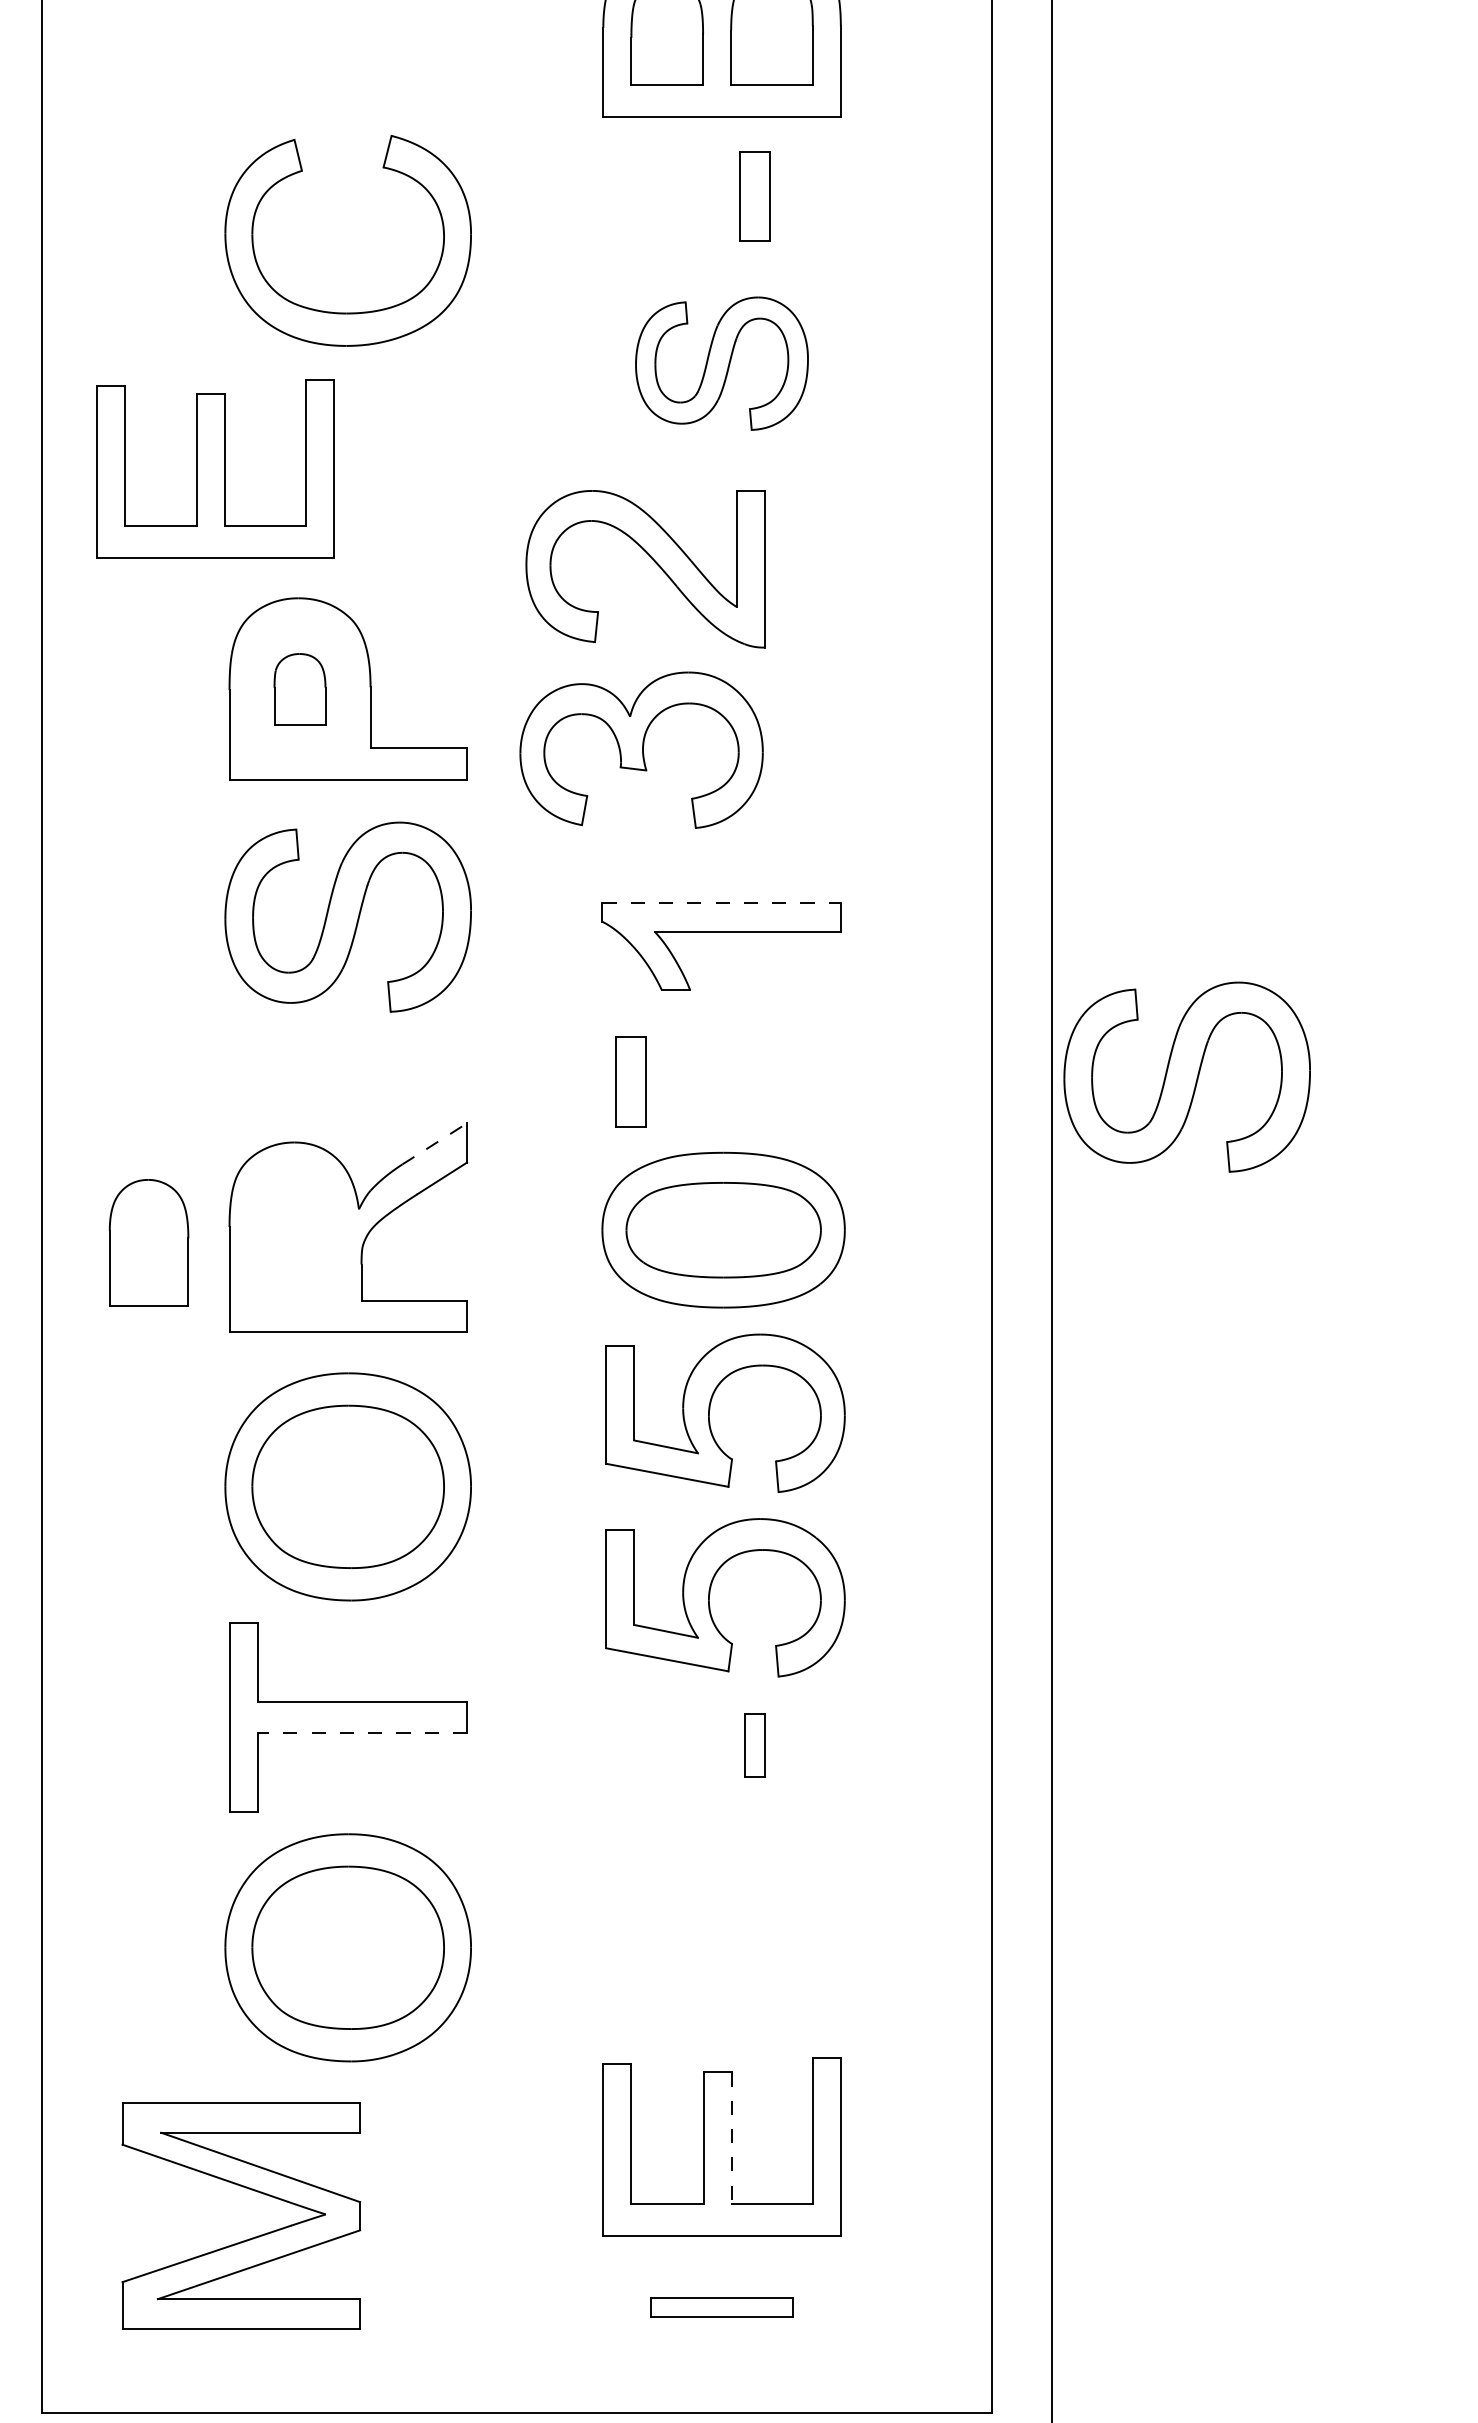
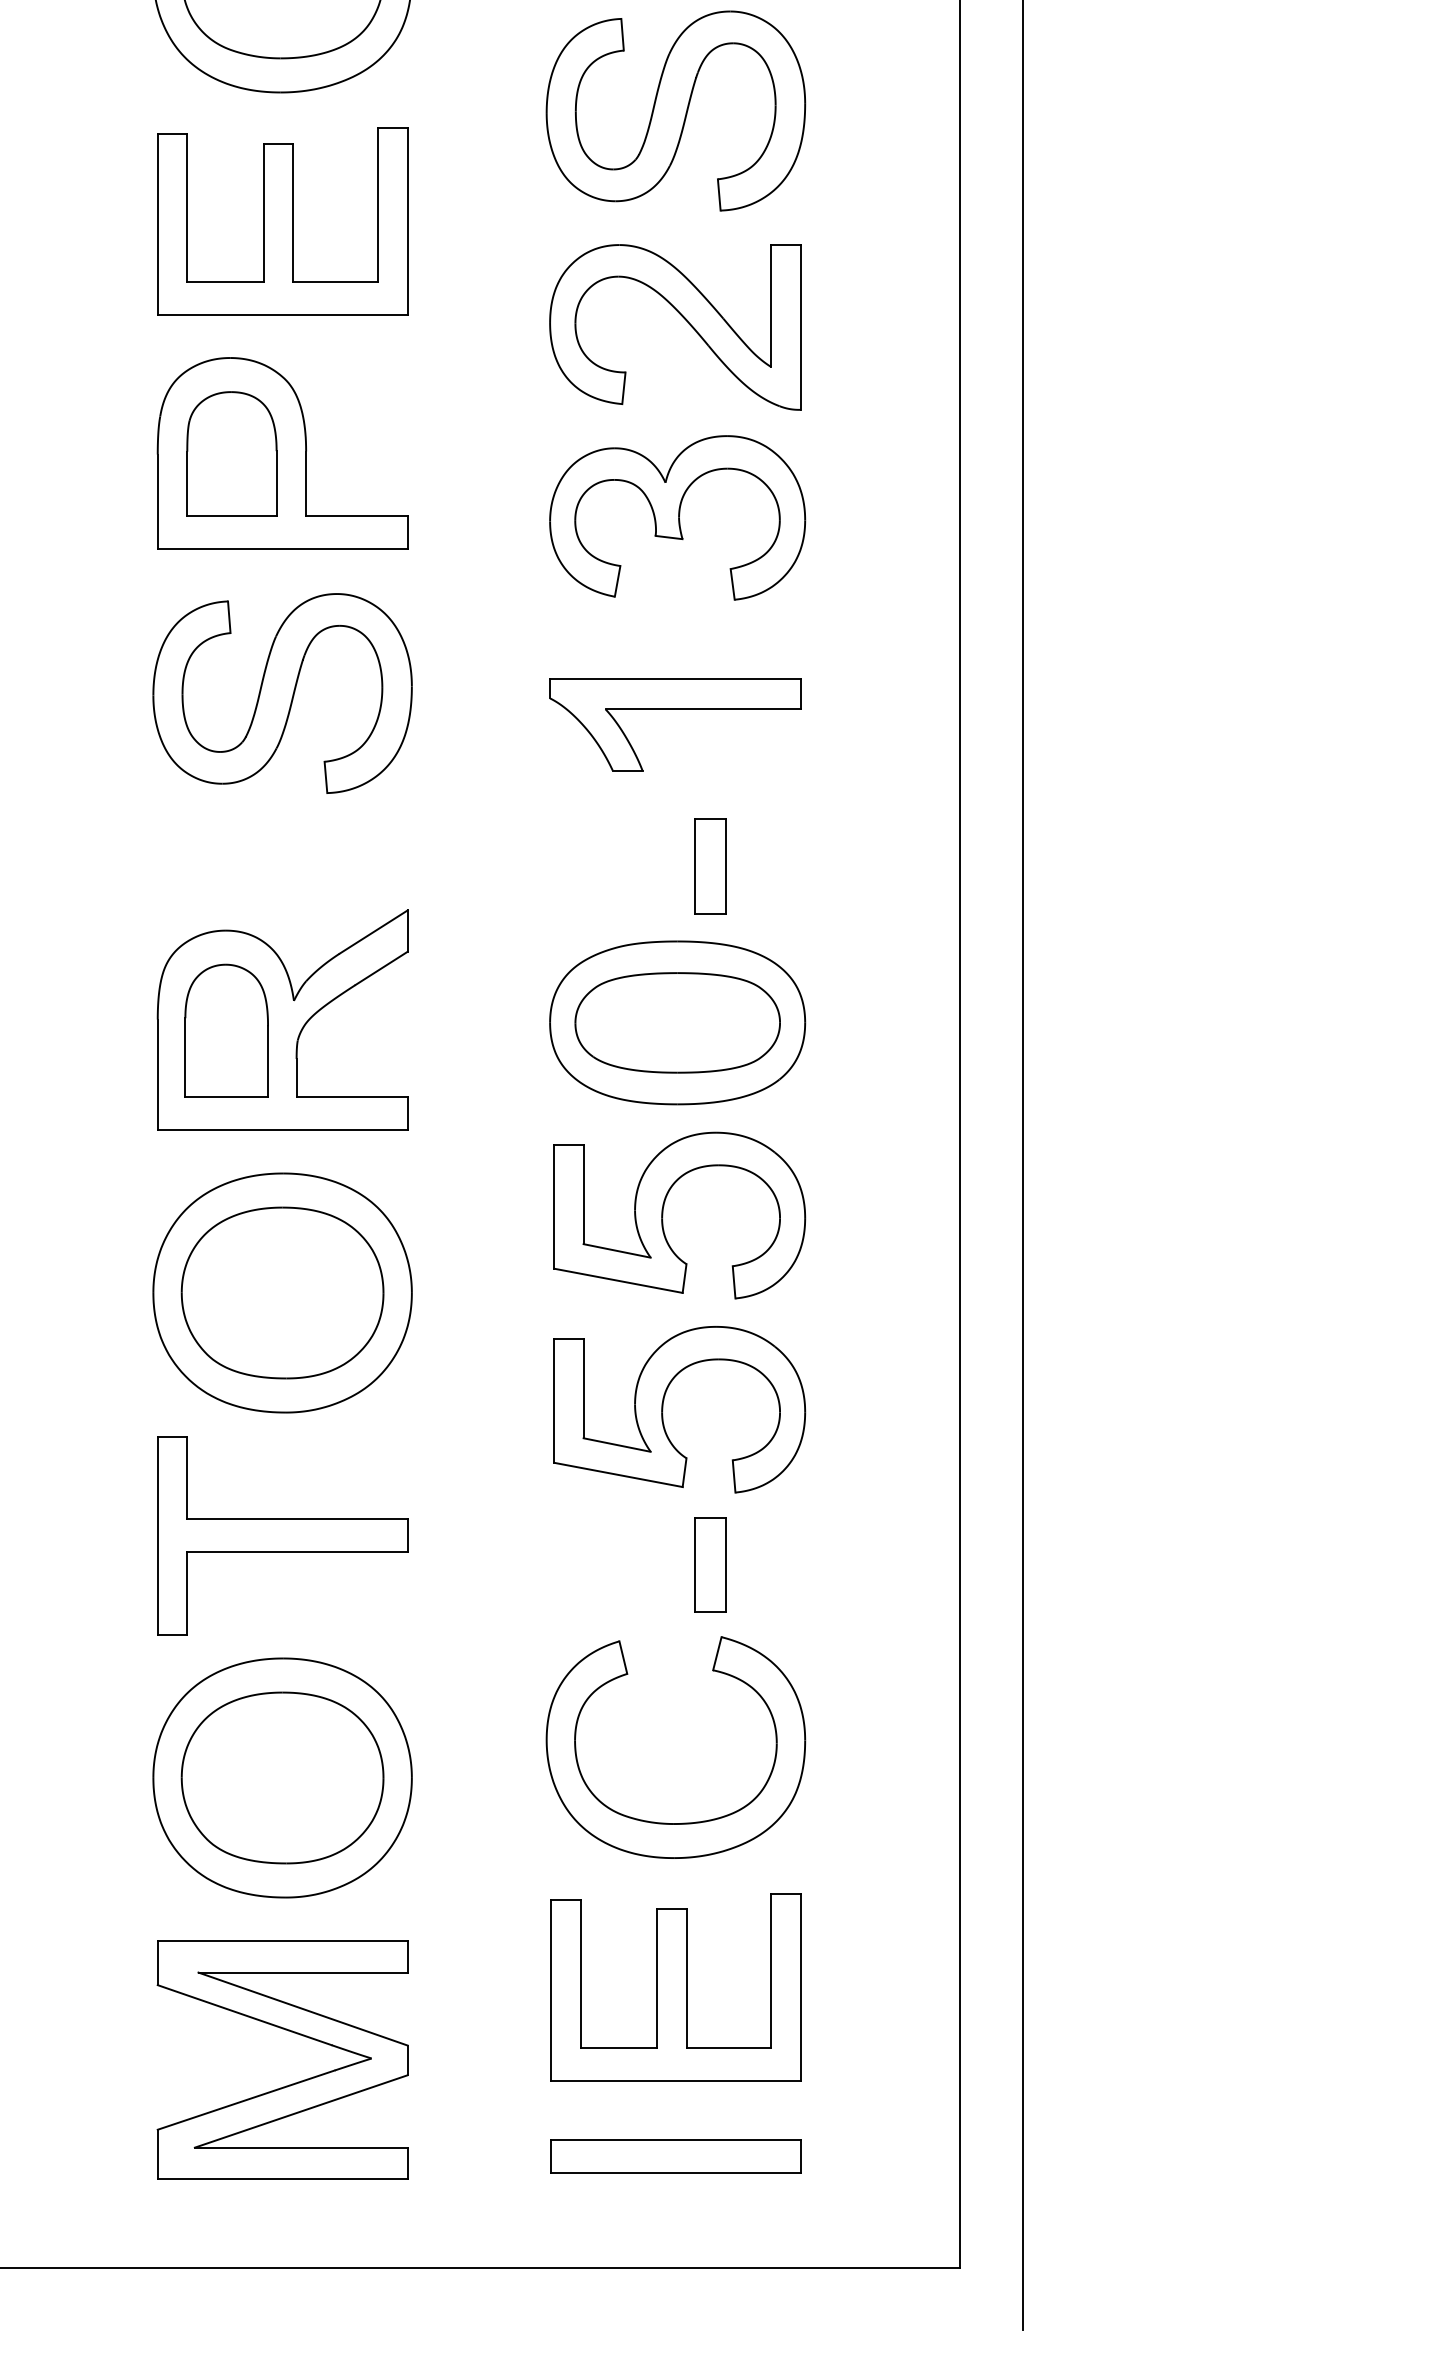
part: (721, 363) -> (675, 110), size x1.43
part: (215, 468) -> (282, 221), moved
part: (653, 561) -> (683, 319), moved
part: (299, 688) -> (231, 452), size x1.67
part: (641, 749) -> (677, 517), moved
line: (722, 902) -> (676, 678), dashed -> solid
part: (1186, 1076) -> (1164, 861), removed
part: (630, 1081) -> (710, 866), moved
line: (435, 1143) -> (374, 931), dashed -> solid
part: (148, 1242) -> (226, 1030), moved
line: (362, 1733) -> (297, 1552), dashed -> solid
part: (754, 1745) -> (710, 1565), size x1.43
part: (721, 1990) -> (675, 1822), added
line: (732, 2138) -> (686, 1978), dashed -> solid
part: (249, 2238) -> (291, 2083), moved
part: (721, 2307) -> (675, 2156), size x1.67

